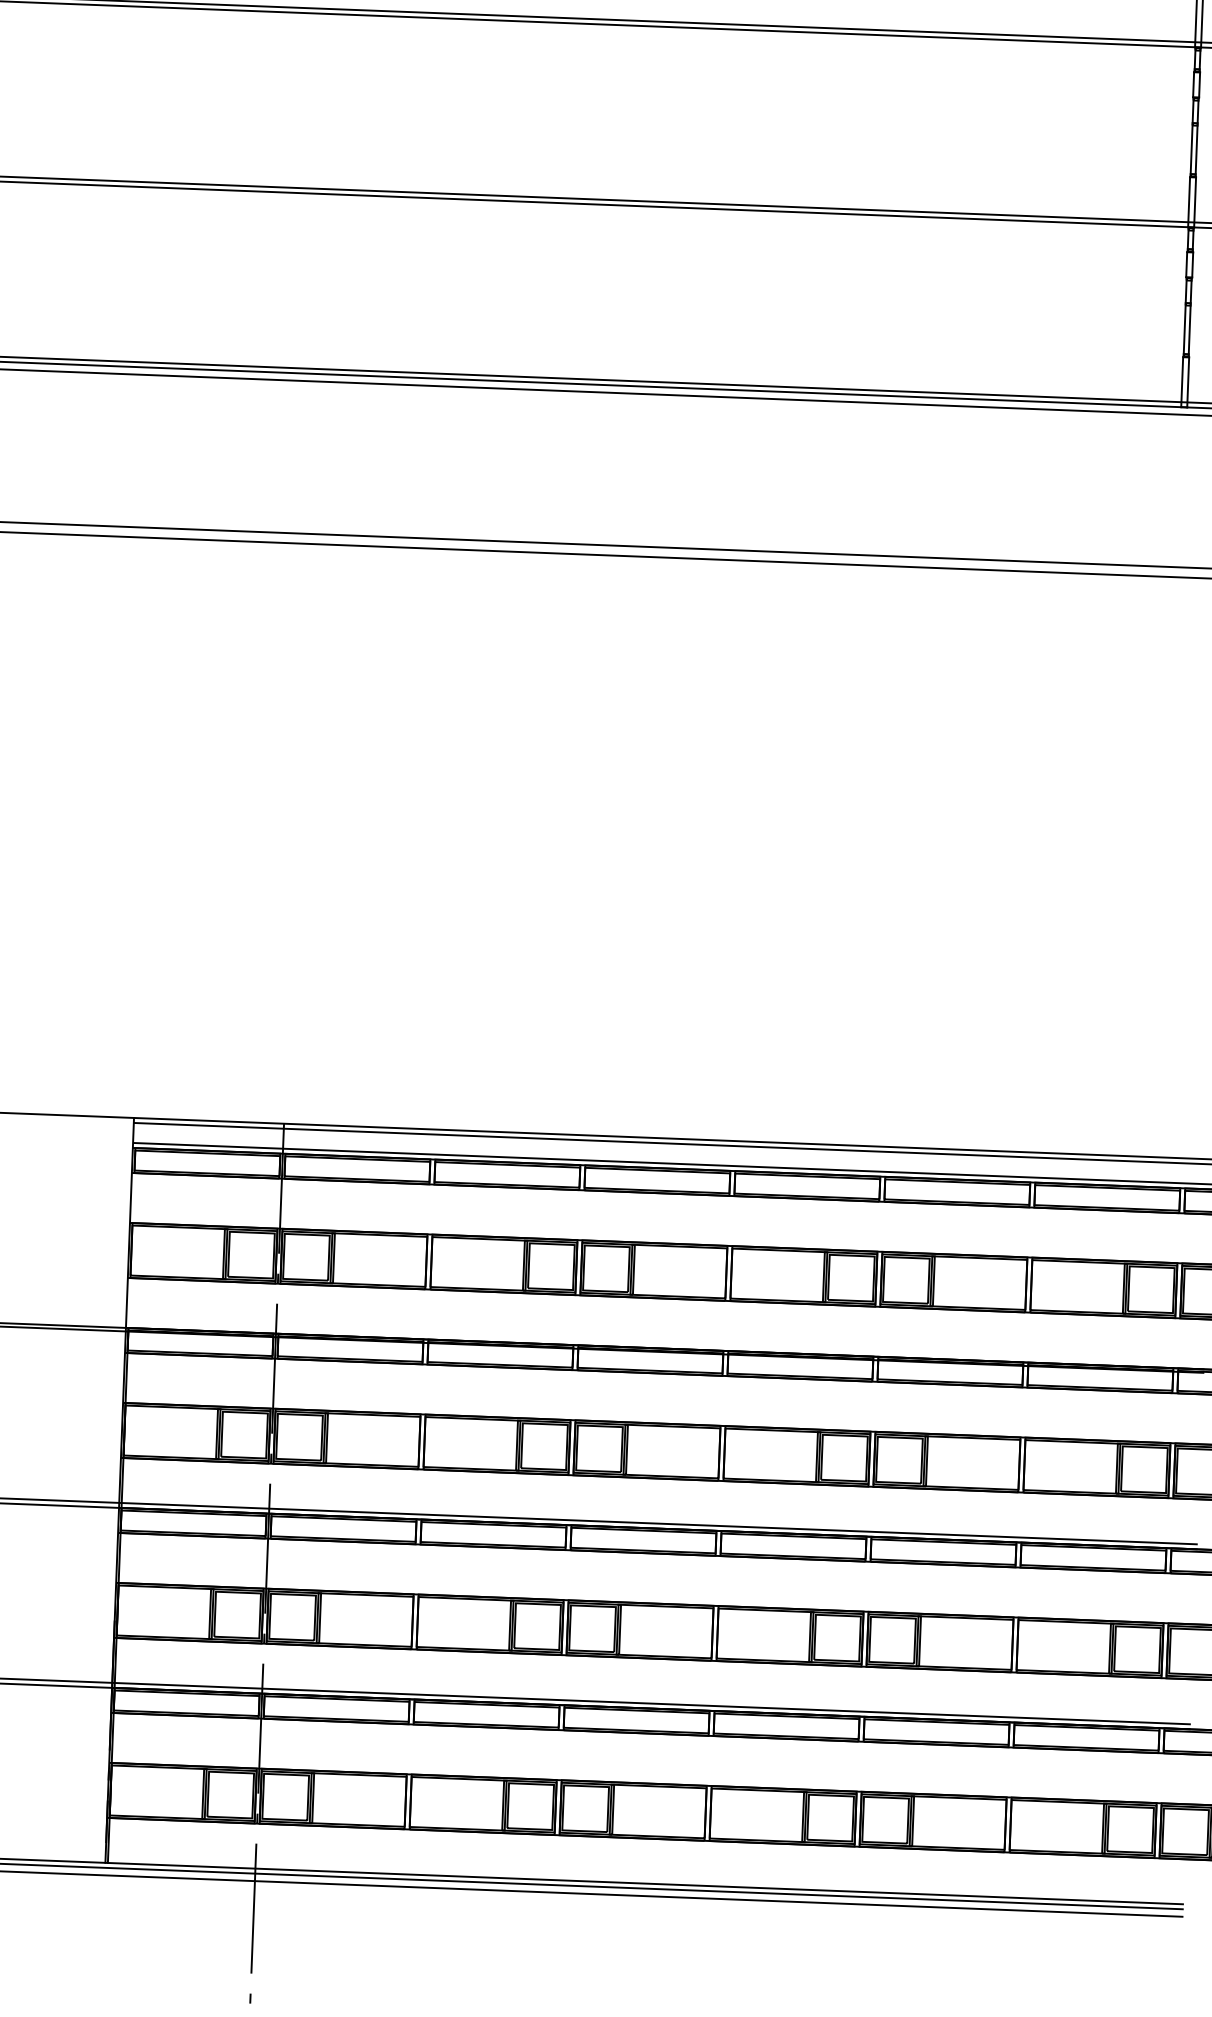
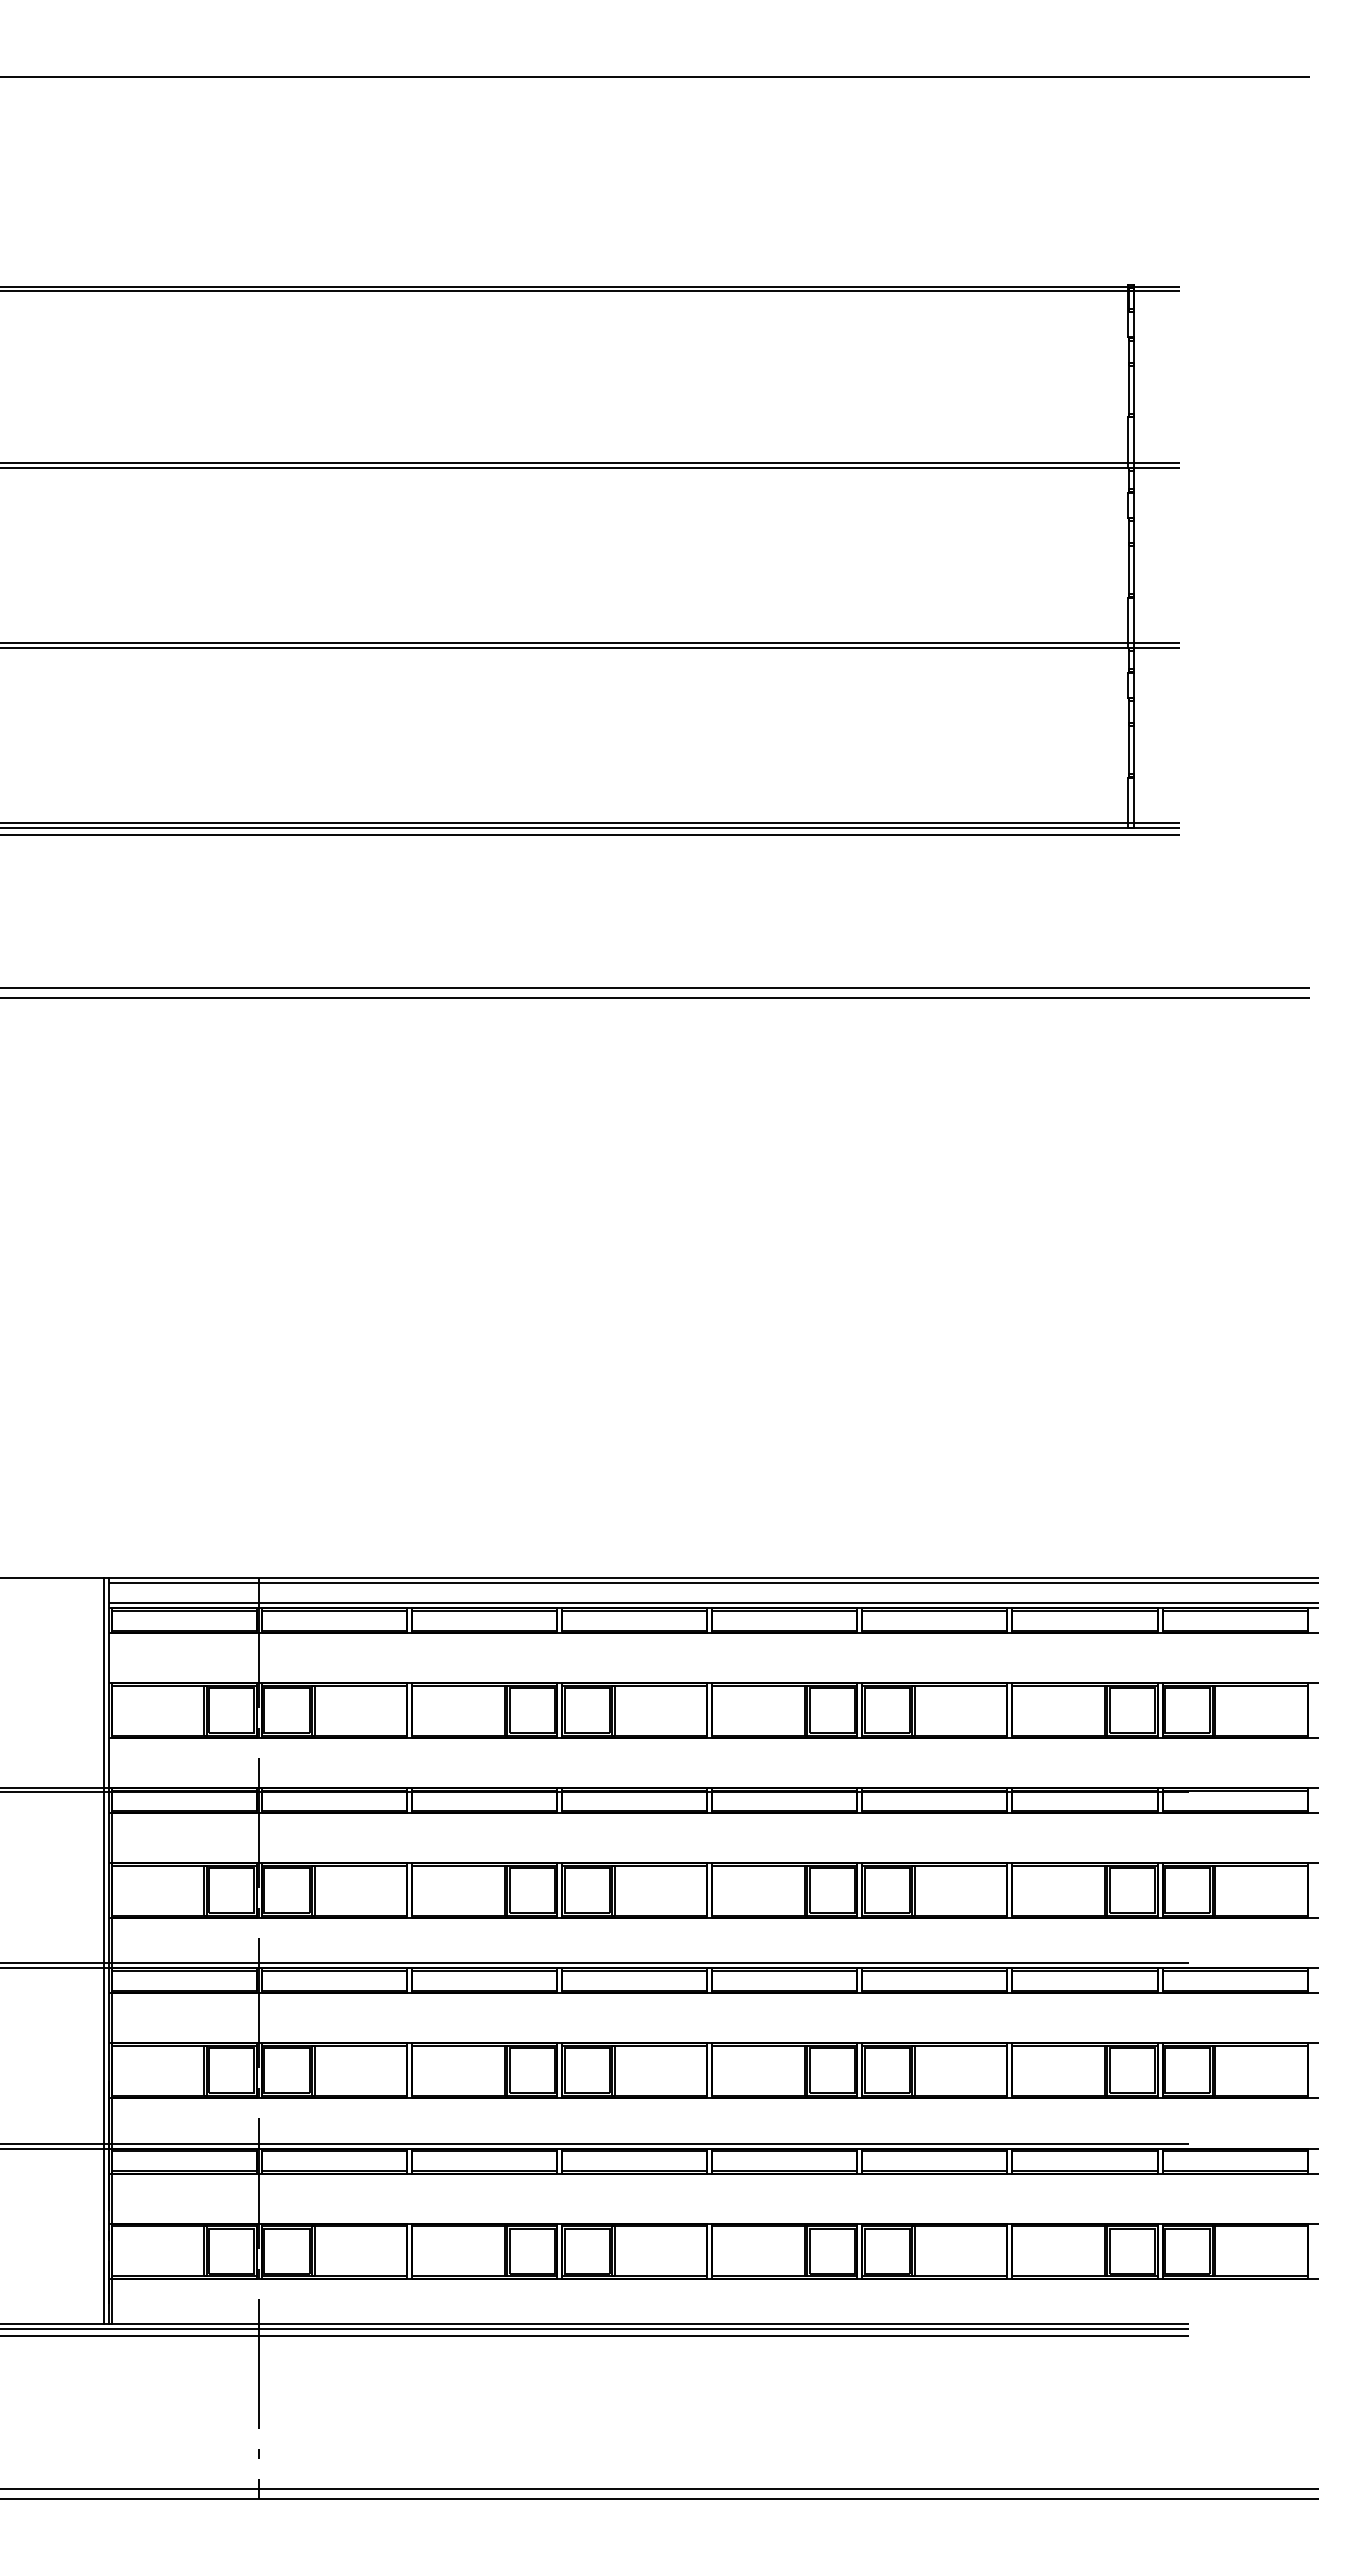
line: (114, 1489) -> (104, 1950), added

